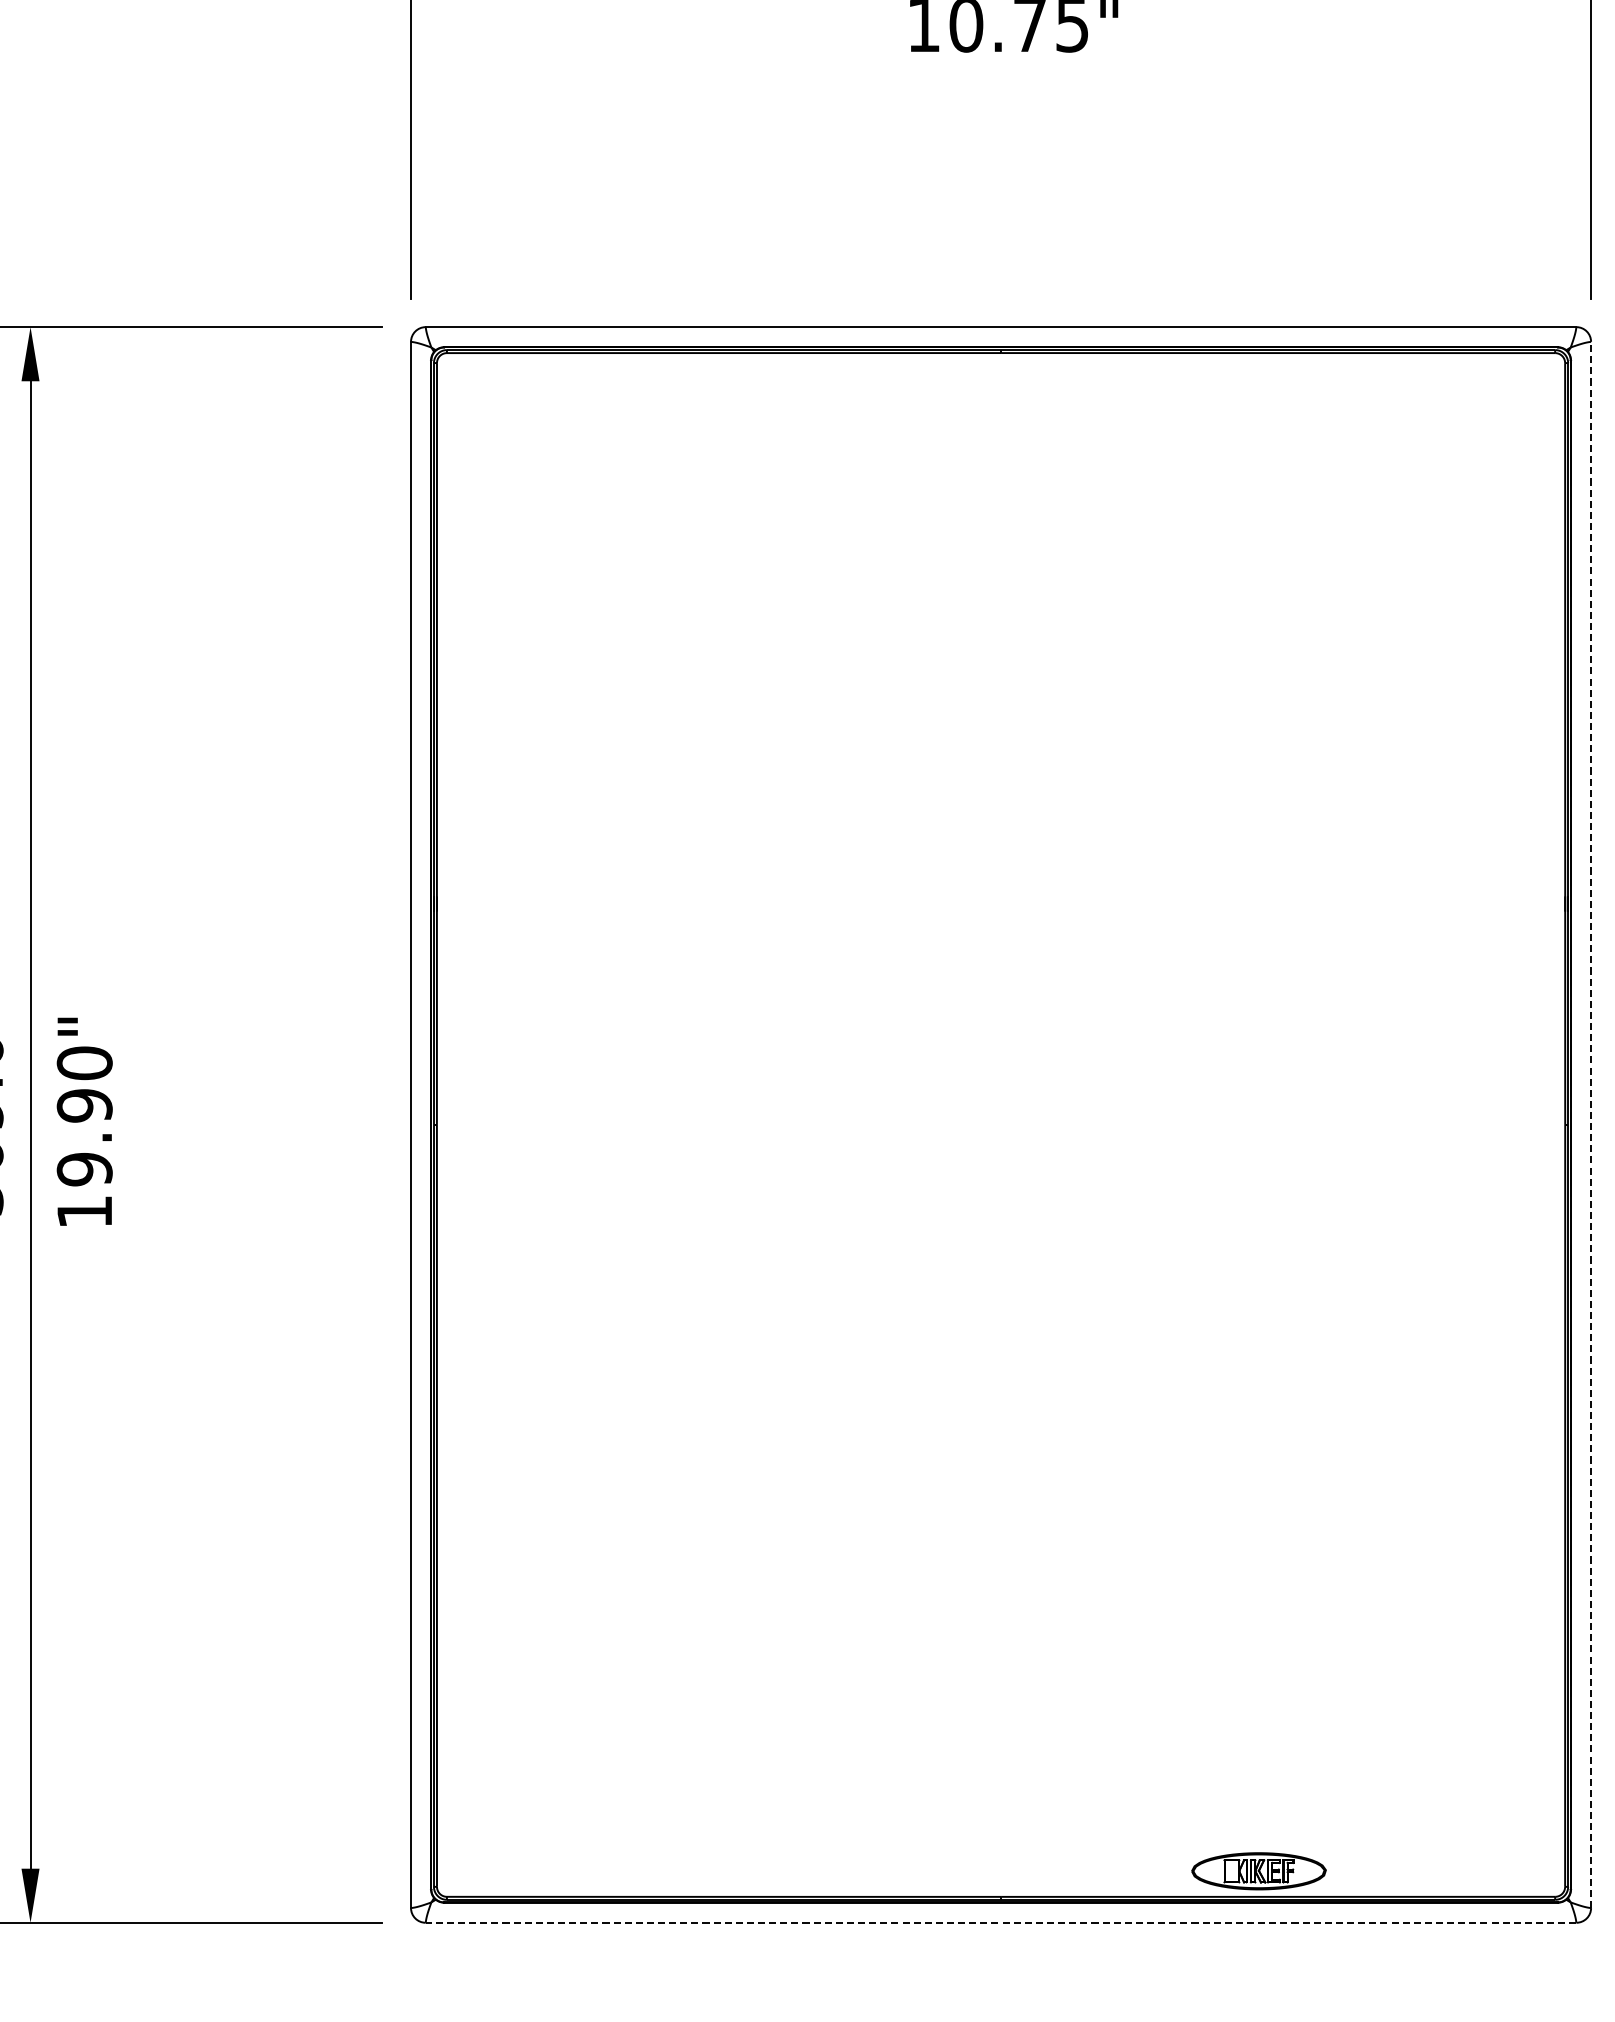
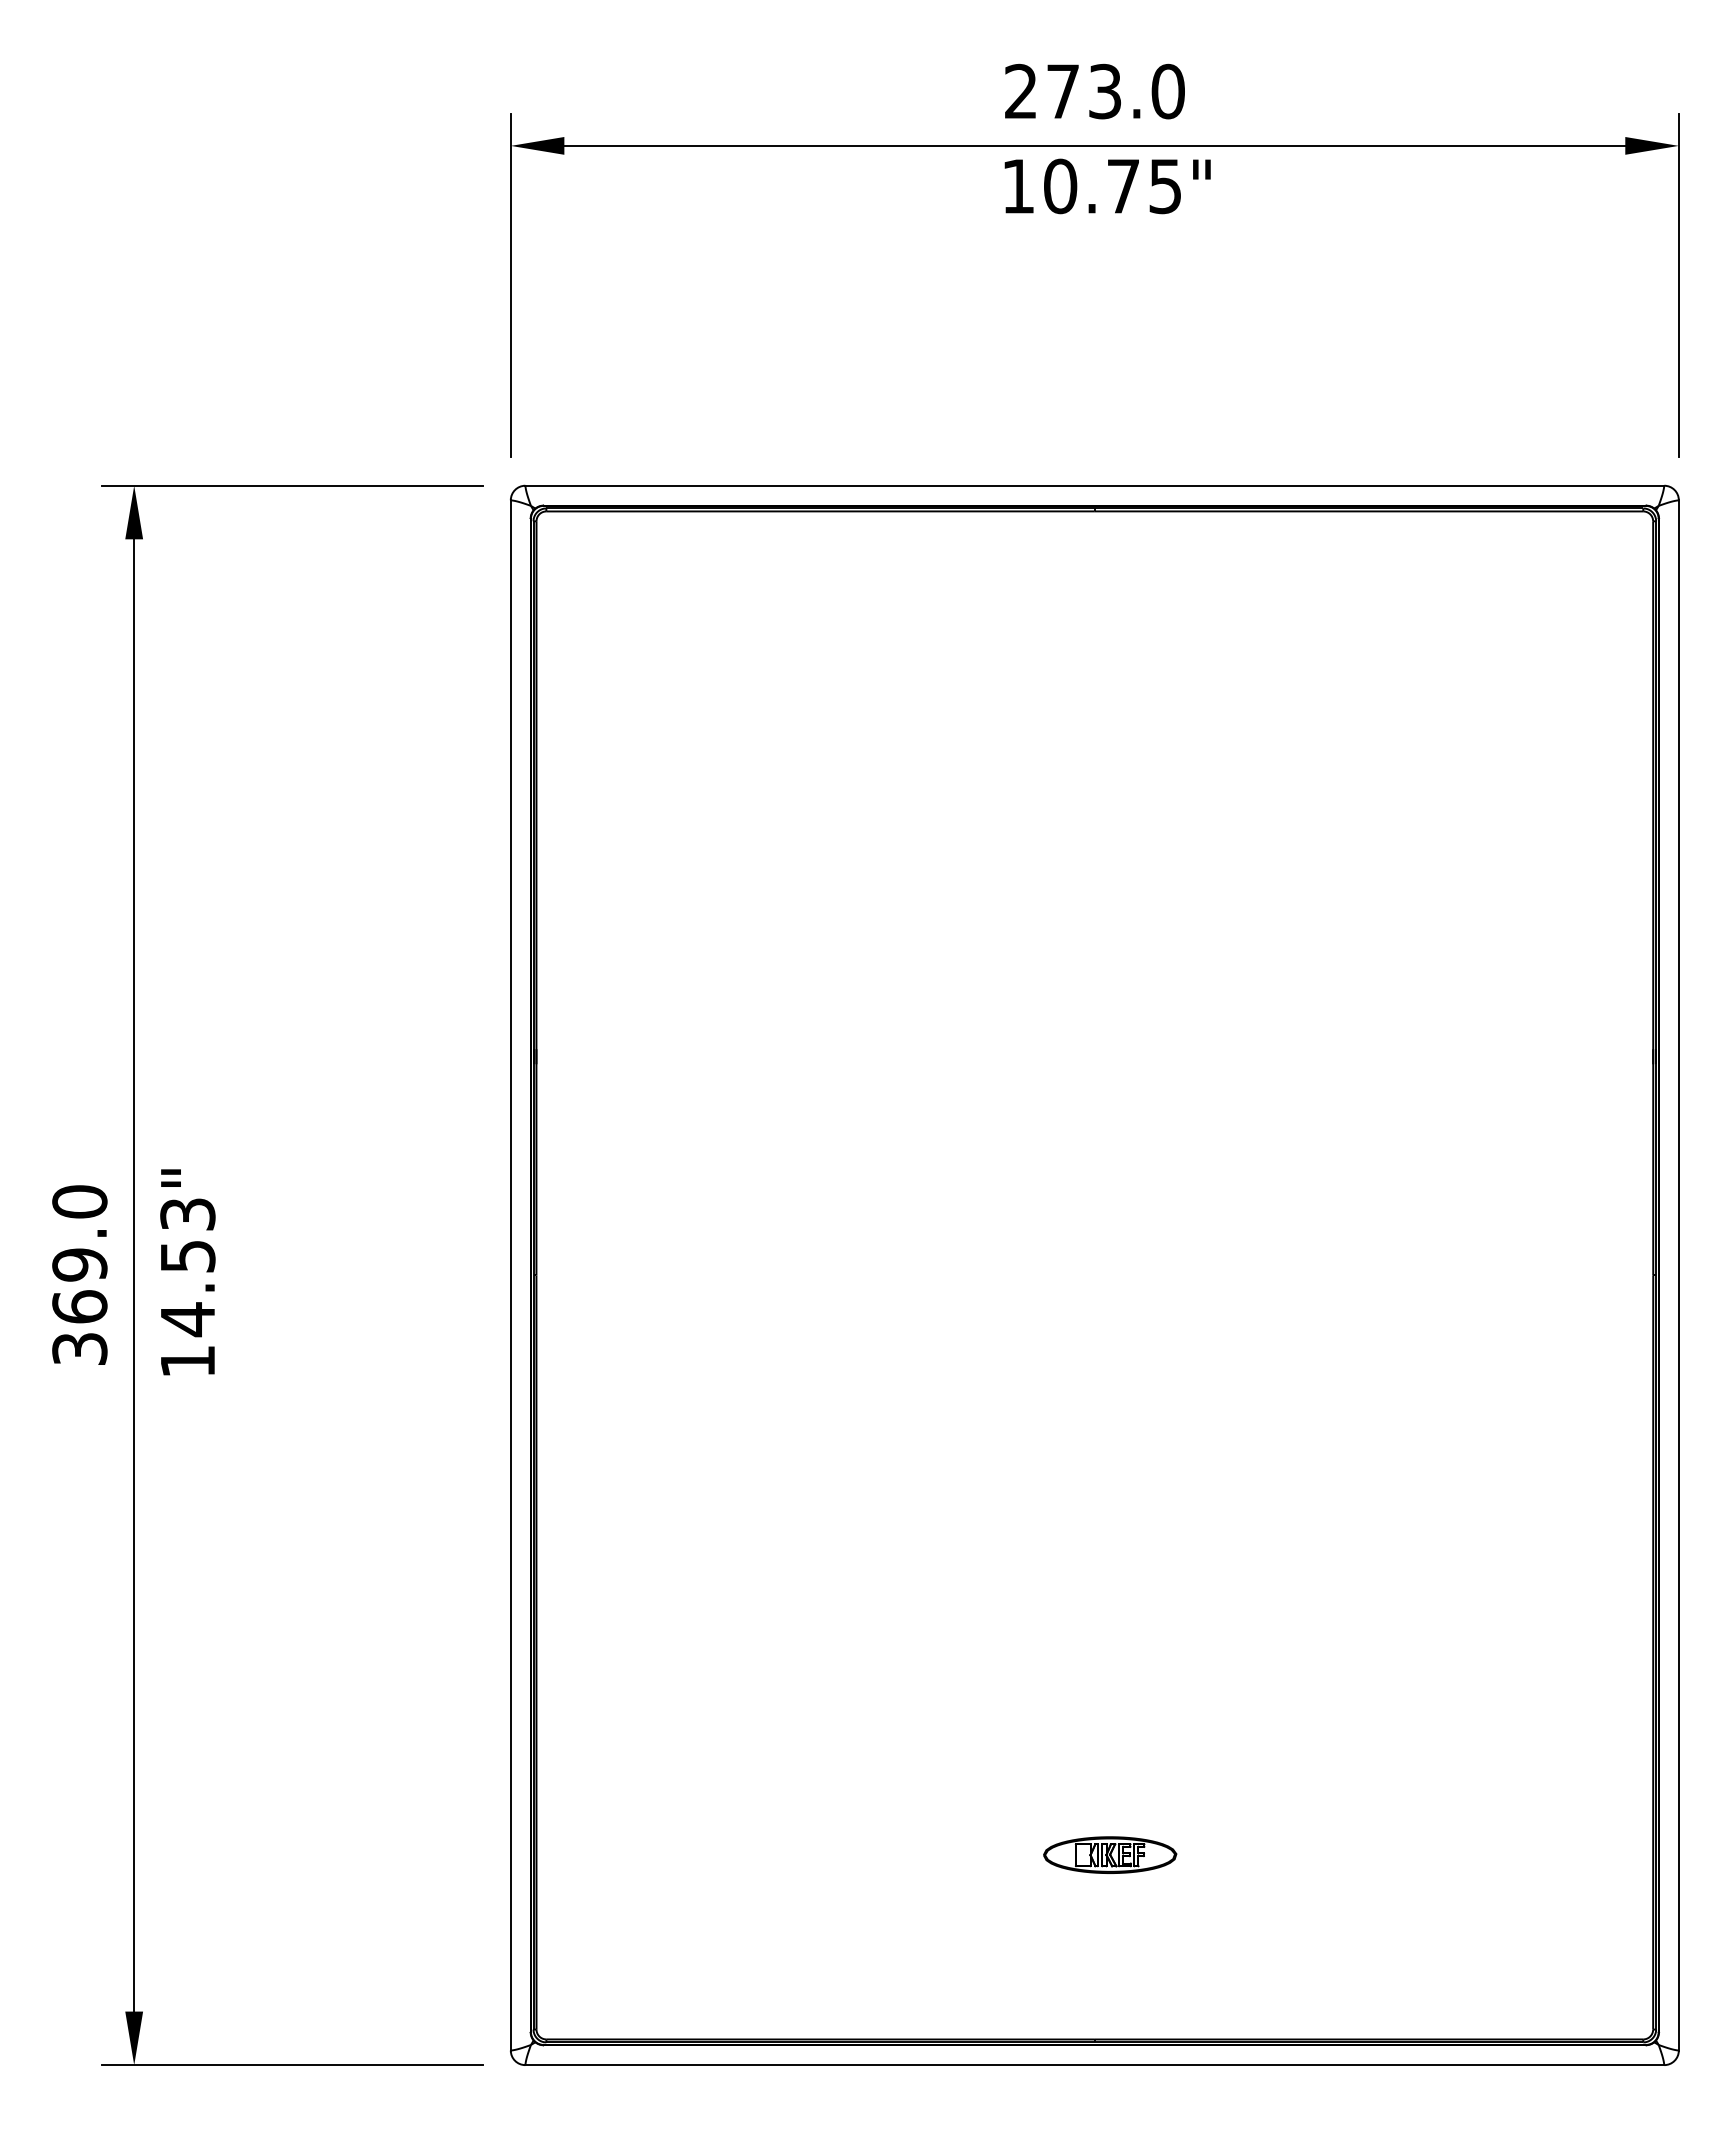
text: (84, 1116) -> (187, 1267), 19.90" -> 14.53"
line: (1590, 1124) -> (1678, 1274), dashed -> solid
part: (1259, 1870) -> (1110, 1854), moved
line: (1000, 1923) -> (1094, 2065), dashed -> solid

